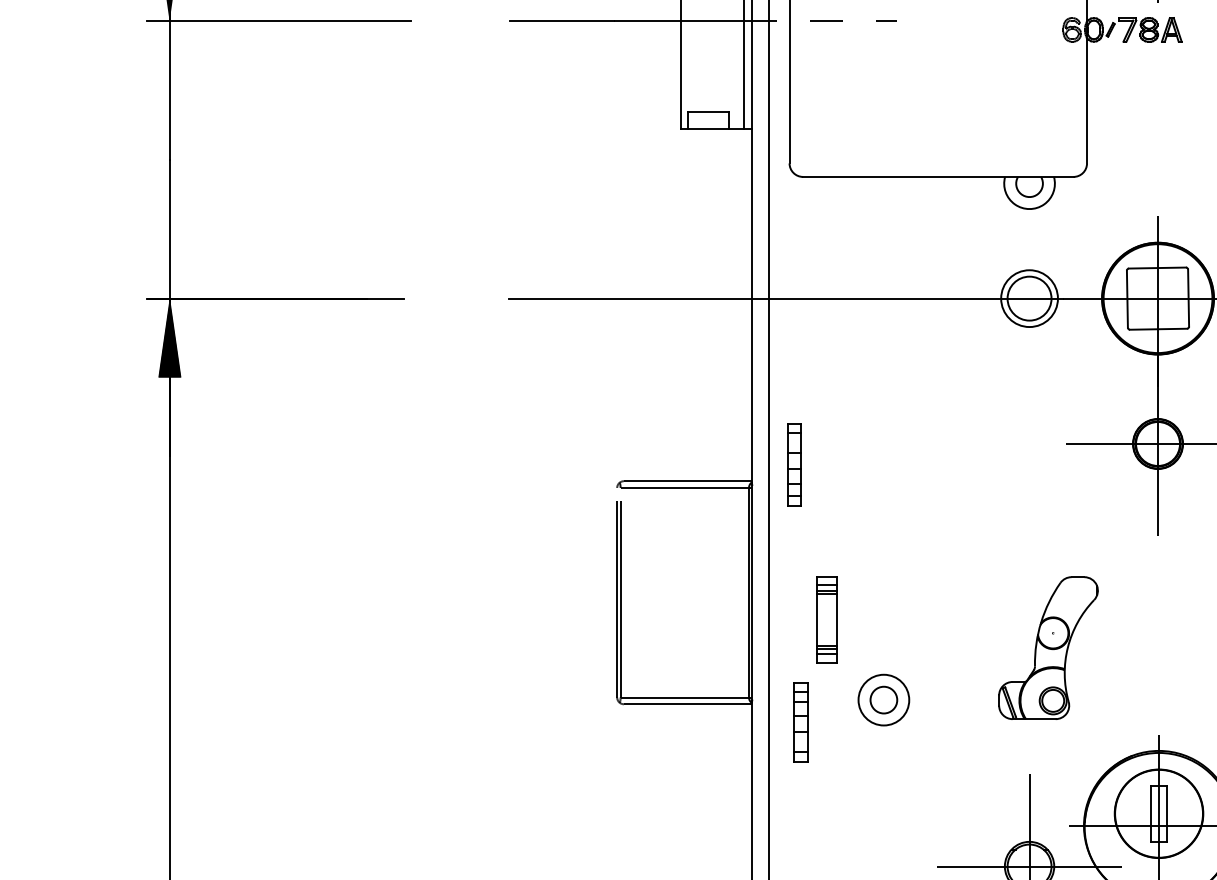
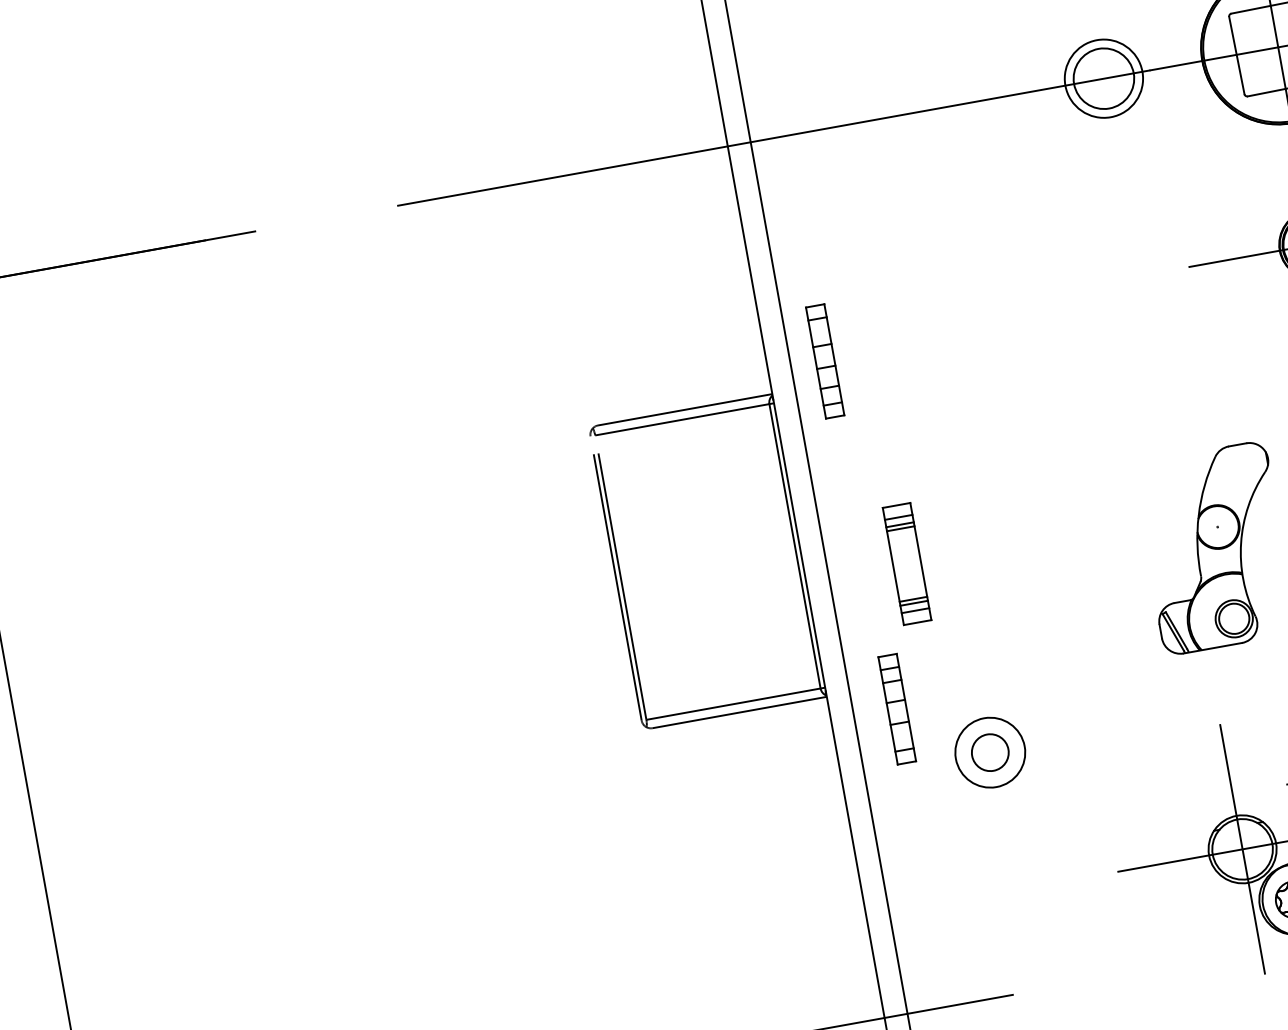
part: (883, 699) -> (989, 751), moved

